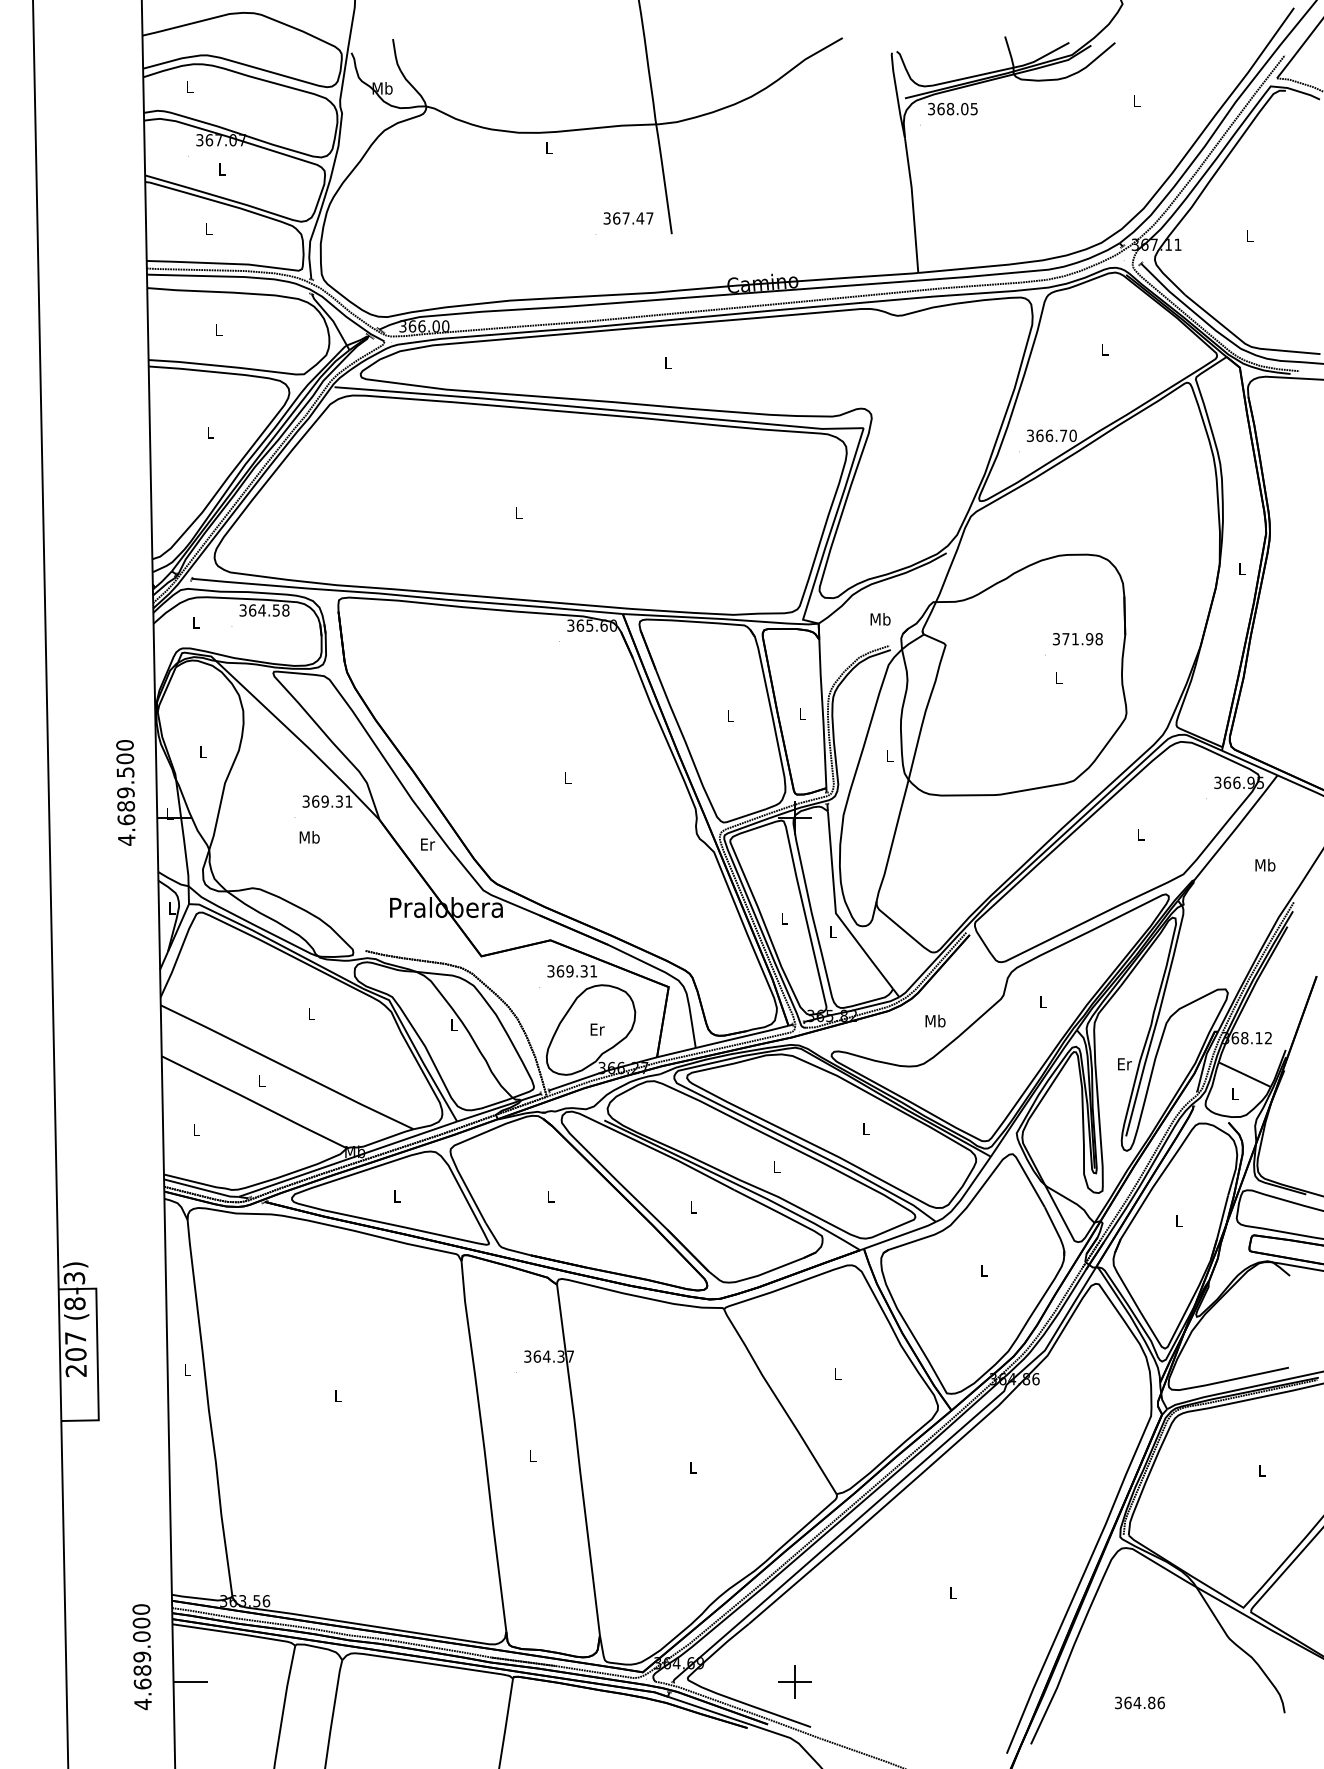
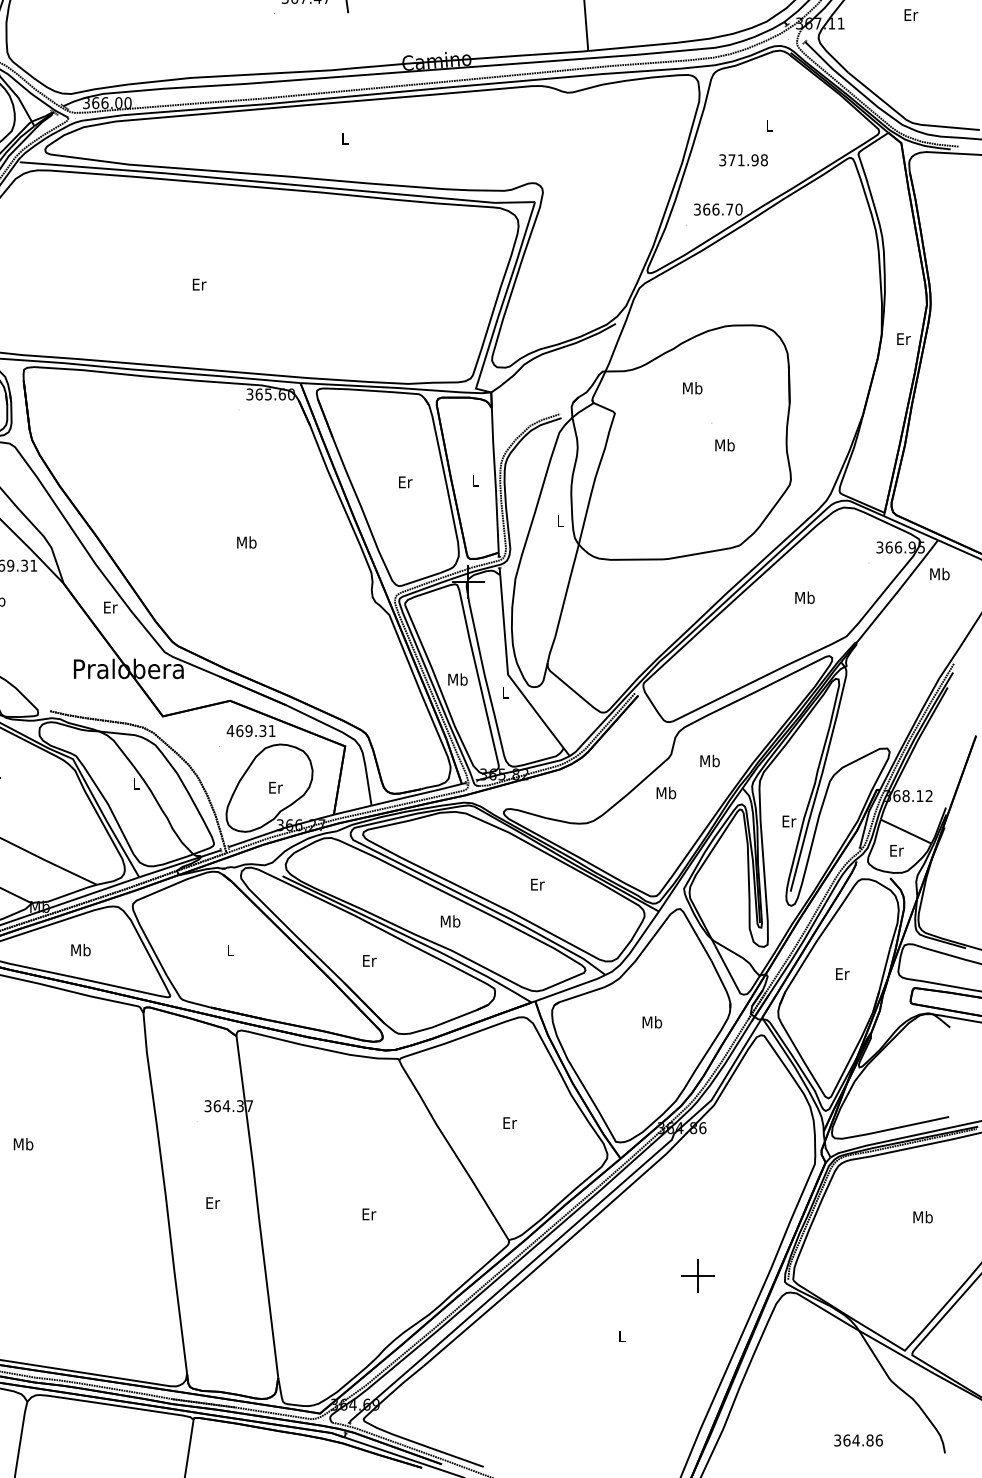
text: (1250, 236) -> (911, 15), L -> Er
text: (519, 512) -> (199, 284), L -> Er
text: (1242, 568) -> (903, 338), L -> Er
text: (880, 619) -> (692, 388), moved
text: (1077, 639) -> (743, 160), moved
text: (1058, 677) -> (724, 444), L -> Mb
text: (730, 715) -> (405, 481), L -> Er
text: (567, 777) -> (246, 542), L -> Mb
text: (1140, 834) -> (804, 597), L -> Mb
text: (1265, 864) -> (939, 573), moved
text: (784, 918) -> (457, 679), L -> Mb
text: (550, 971) -> (230, 731), 369.31 -> 469.31
text: (1043, 1001) -> (710, 760), L -> Mb
text: (935, 1020) -> (666, 792), moved
text: (1235, 1094) -> (897, 850), L -> Er
text: (866, 1129) -> (537, 885), L -> Er
text: (776, 1166) -> (450, 921), L -> Mb
text: (397, 1196) -> (81, 950), L -> Mb
text: (694, 1207) -> (370, 960), L -> Er
text: (1179, 1220) -> (842, 973), L -> Er
text: (984, 1270) -> (652, 1022), L -> Mb
text: (838, 1373) -> (510, 1122), L -> Er
text: (338, 1395) -> (23, 1144), L -> Mb
text: (533, 1456) -> (213, 1203), L -> Er
text: (693, 1467) -> (369, 1214), L -> Er
text: (1262, 1470) -> (923, 1217), L -> Mb
part: (794, 1681) -> (697, 1275), moved
text: (1139, 1702) -> (858, 1440), moved

